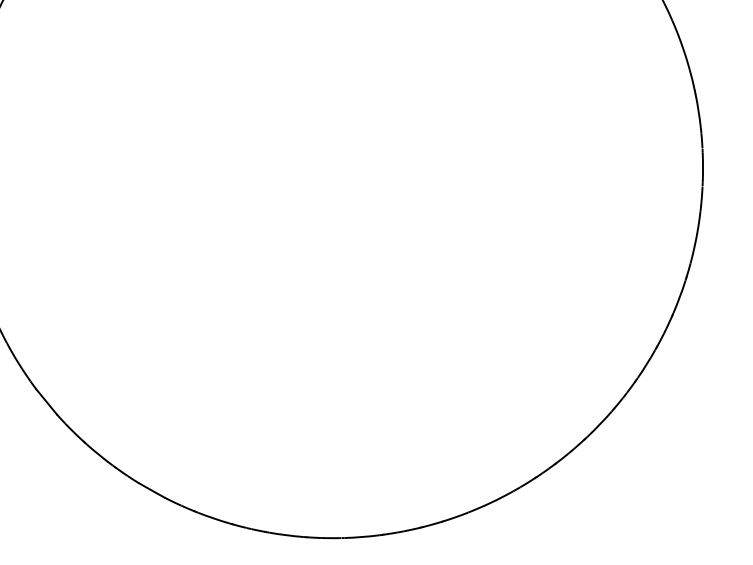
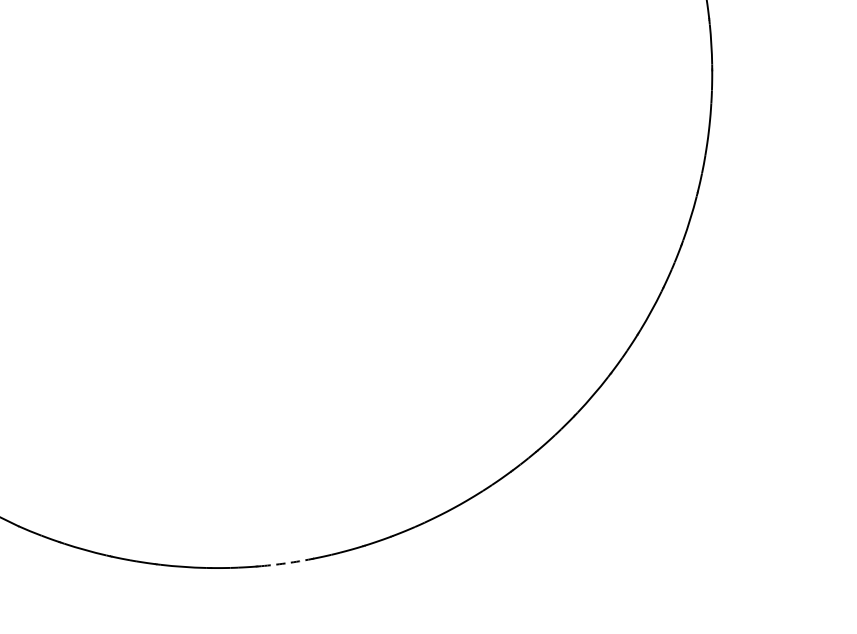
arc: (362, 537) -> (285, 564), solid -> dashed

